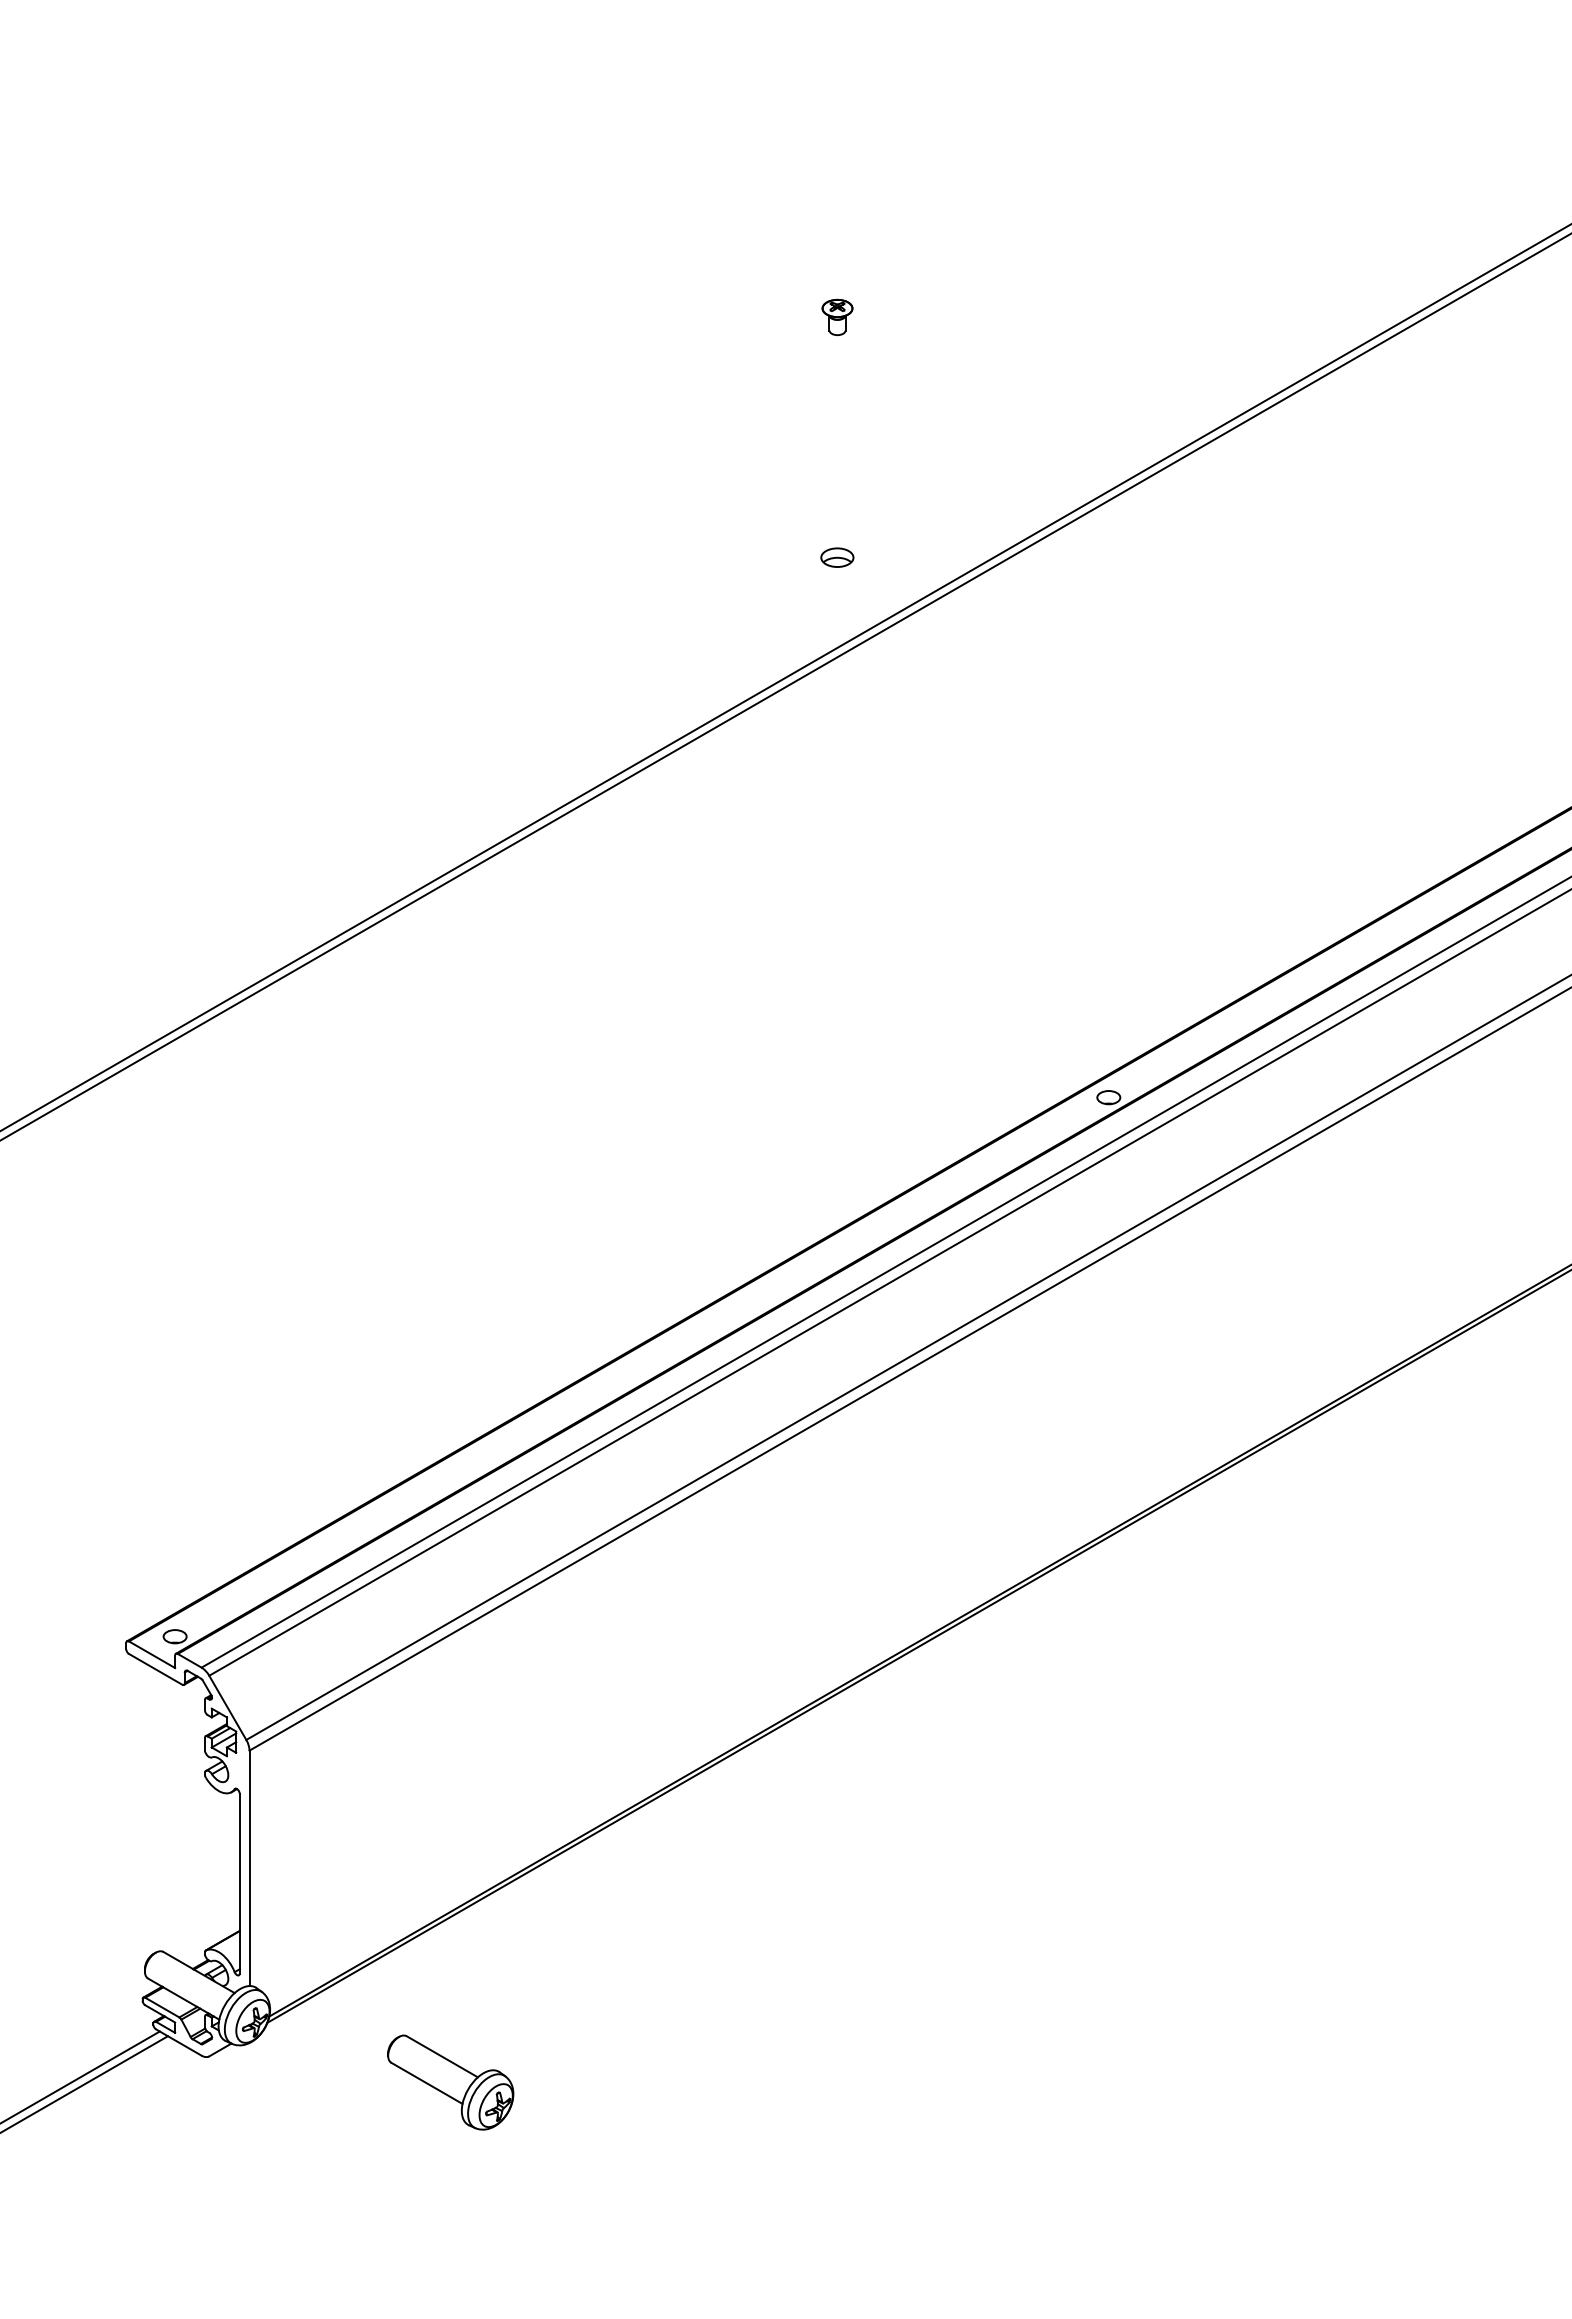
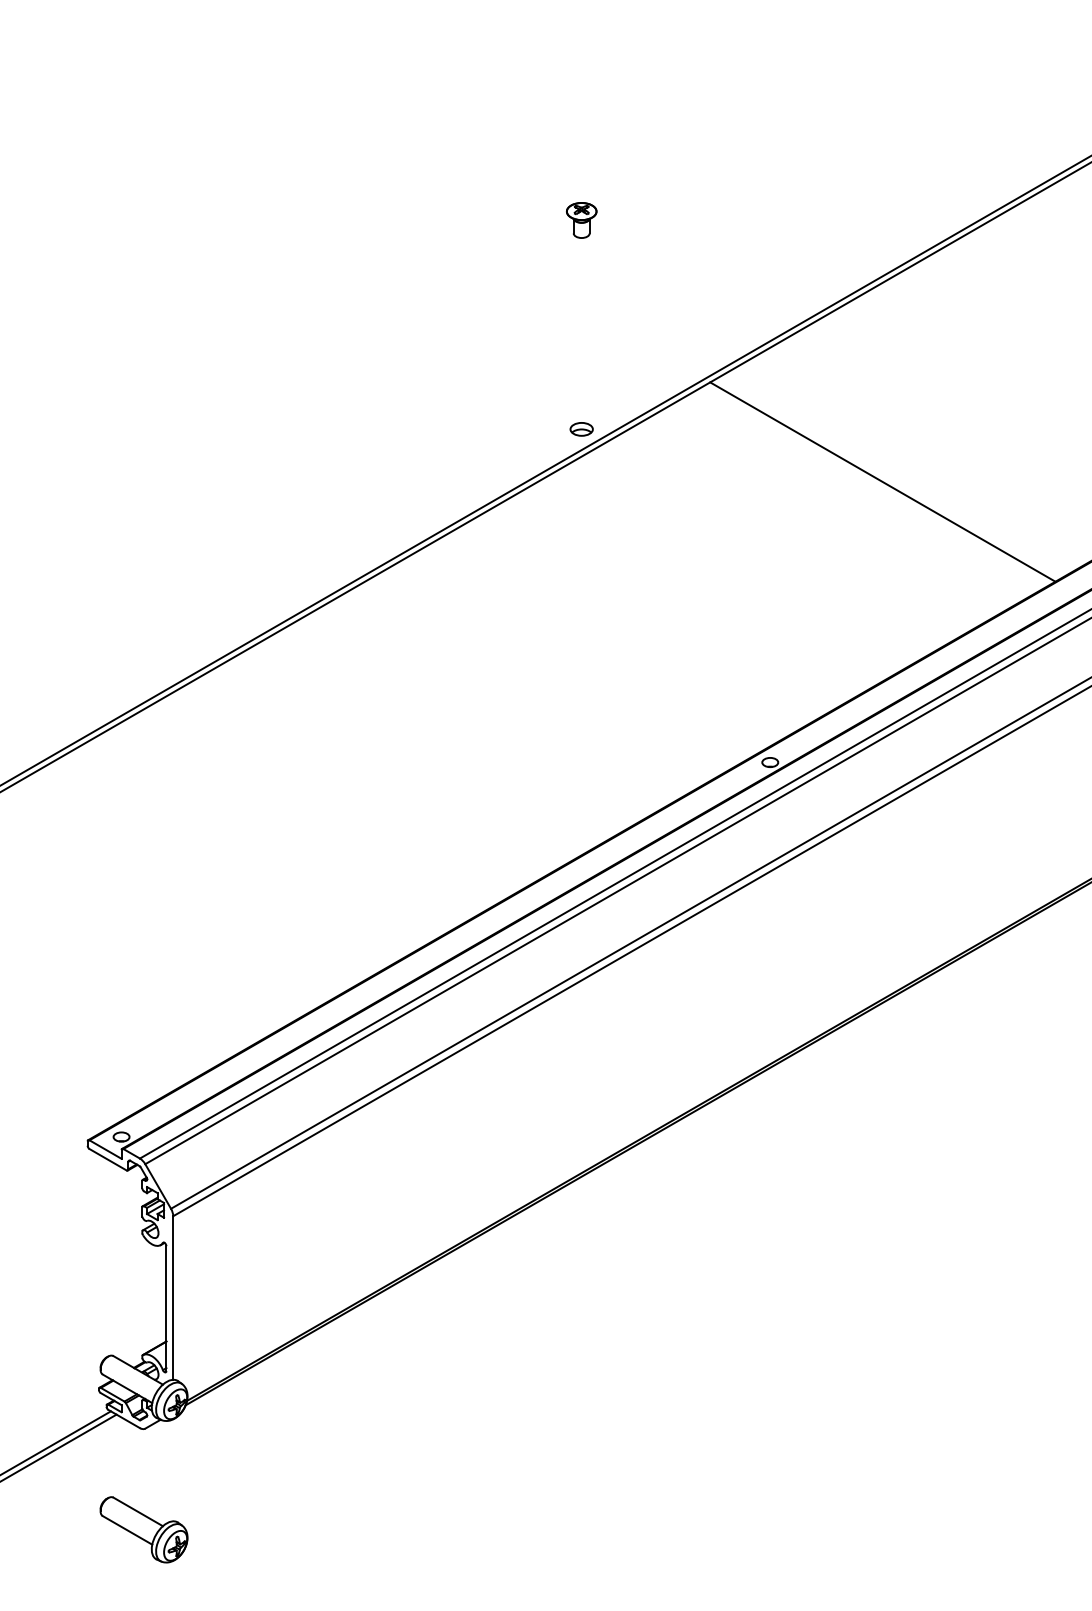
part: (837, 317) -> (581, 220), size x1.43
part: (837, 557) -> (581, 429), moved
line: (1270, 693) -> (882, 481), added
part: (449, 2082) -> (143, 1529), moved

